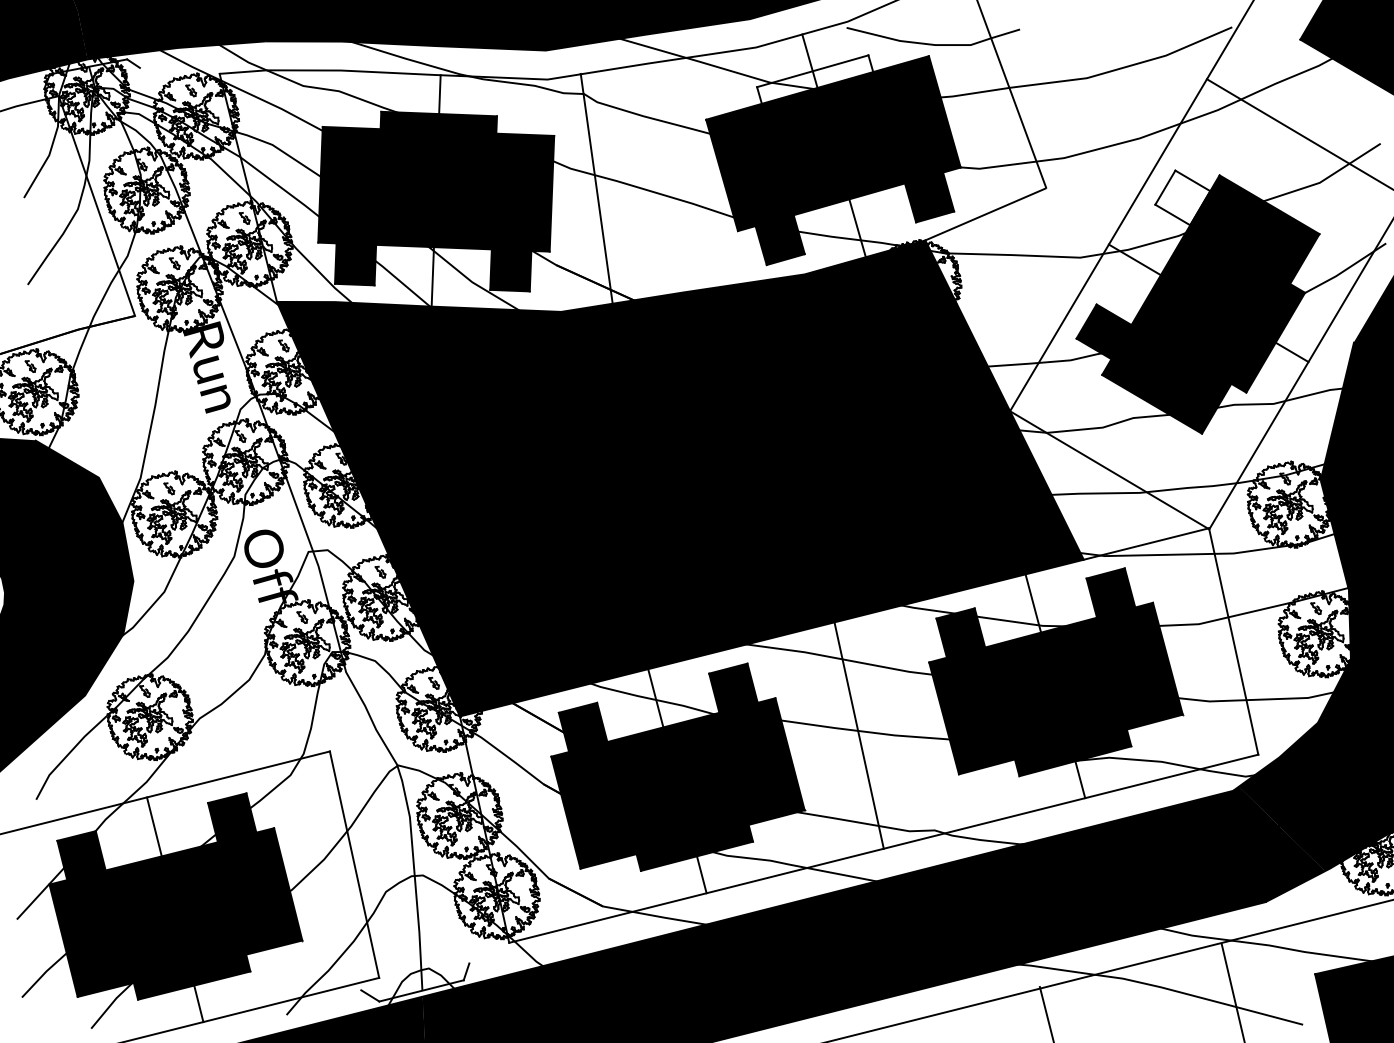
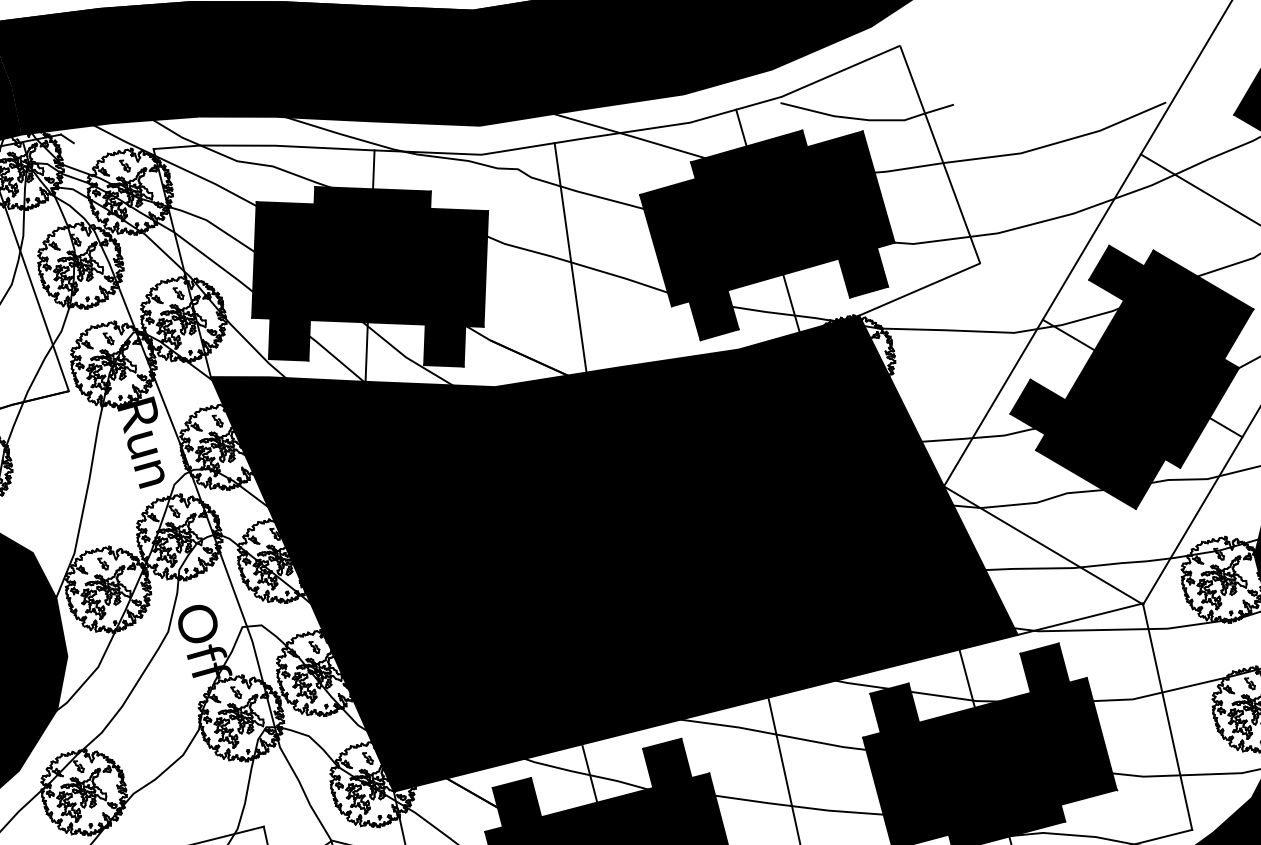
fill: (815, 79) -> (749, 154), added
line: (596, 188) -> (570, 257), moved
fill: (1182, 197) -> (1116, 272), added

